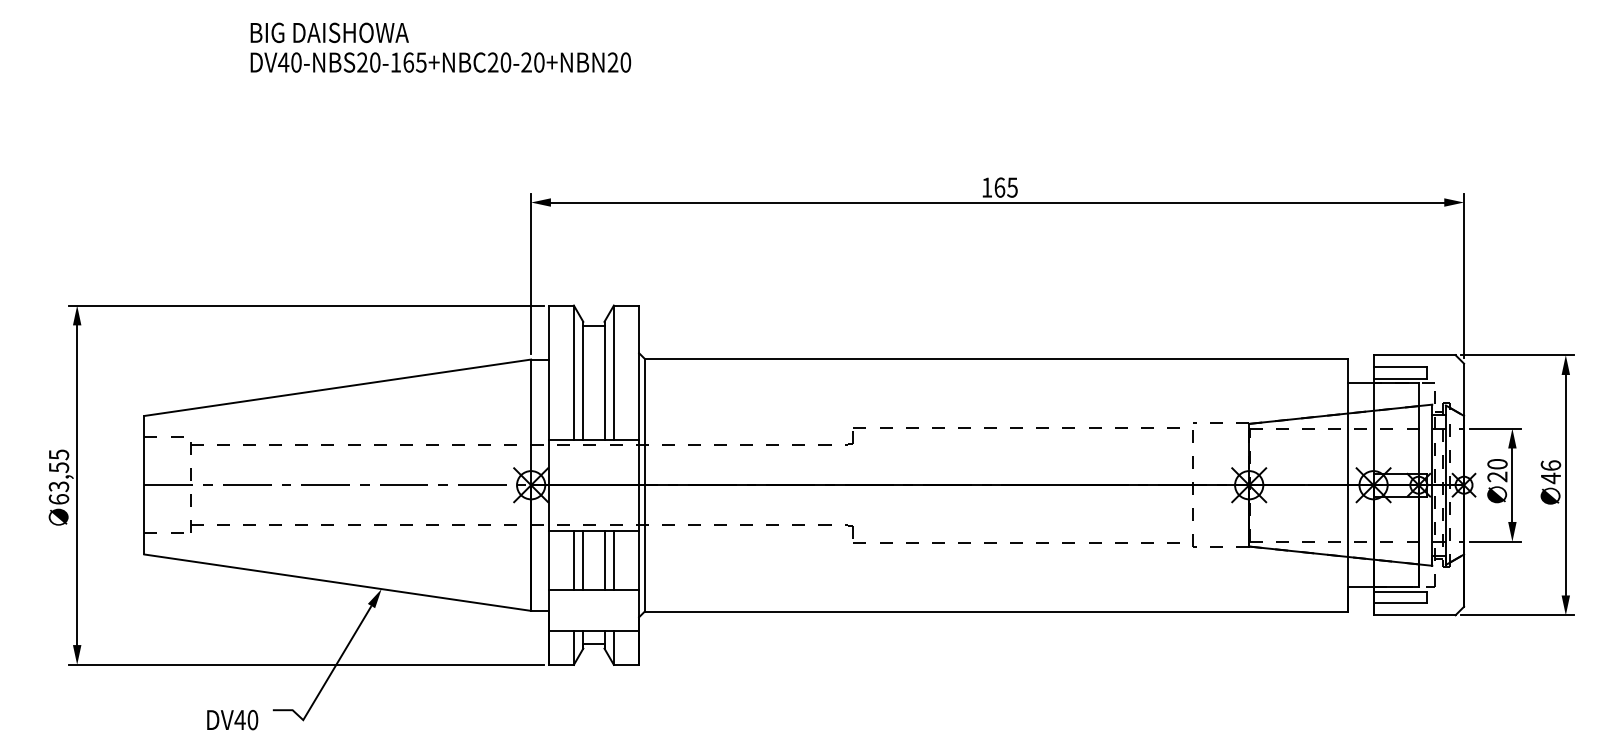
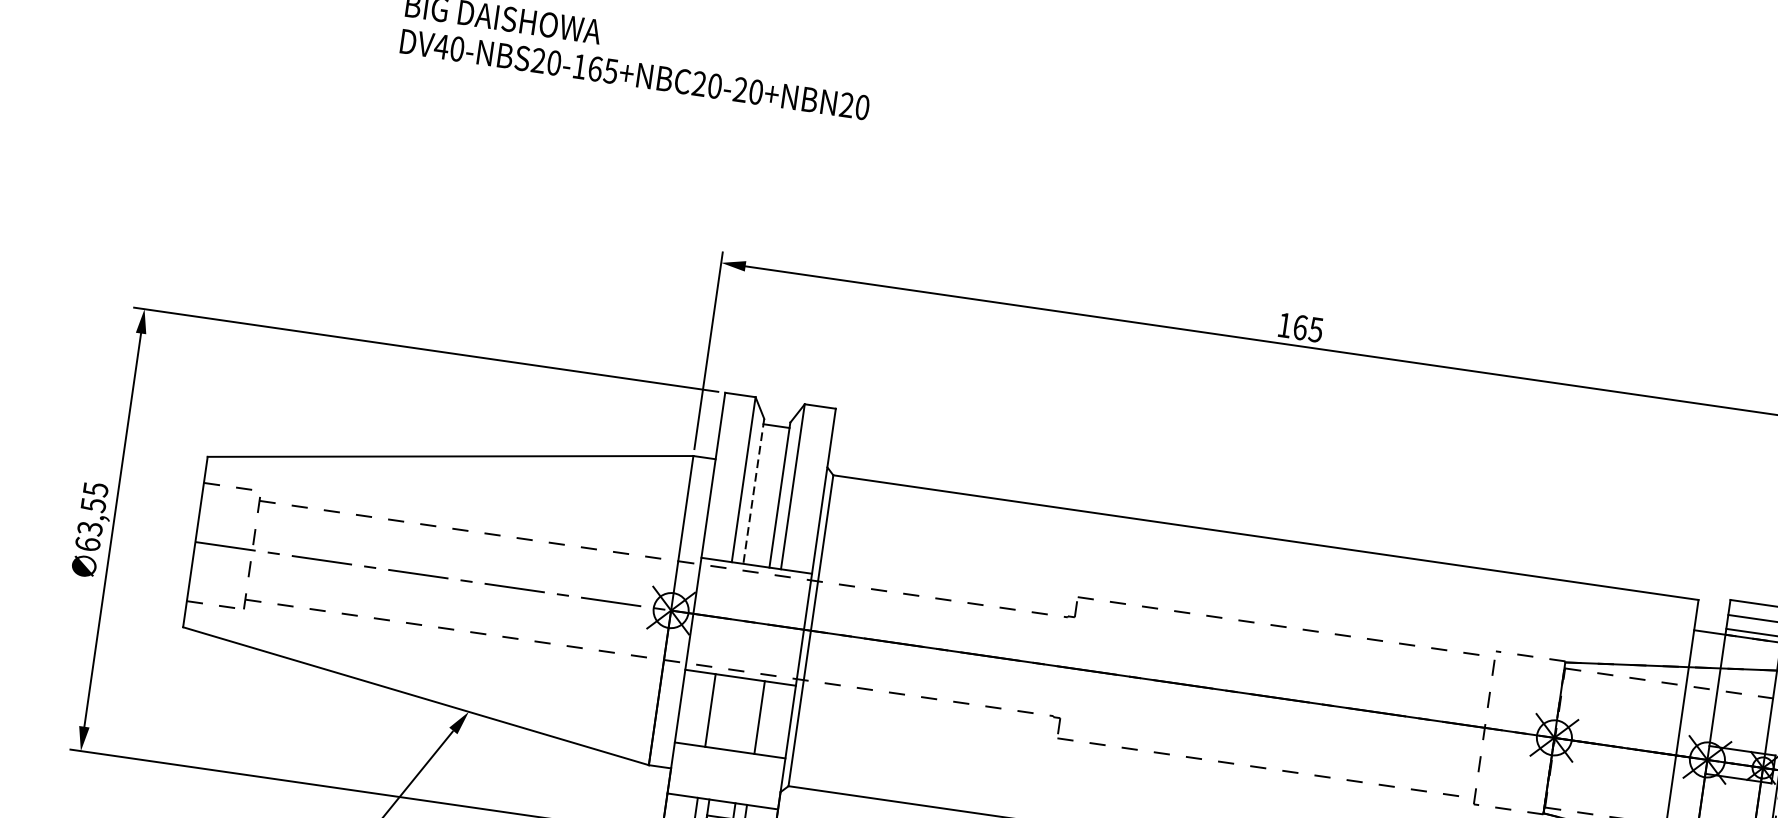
line: (583, 380) -> (754, 491), solid -> dashed
line: (583, 559) -> (722, 711), removed
line: (604, 559) -> (748, 714), removed

